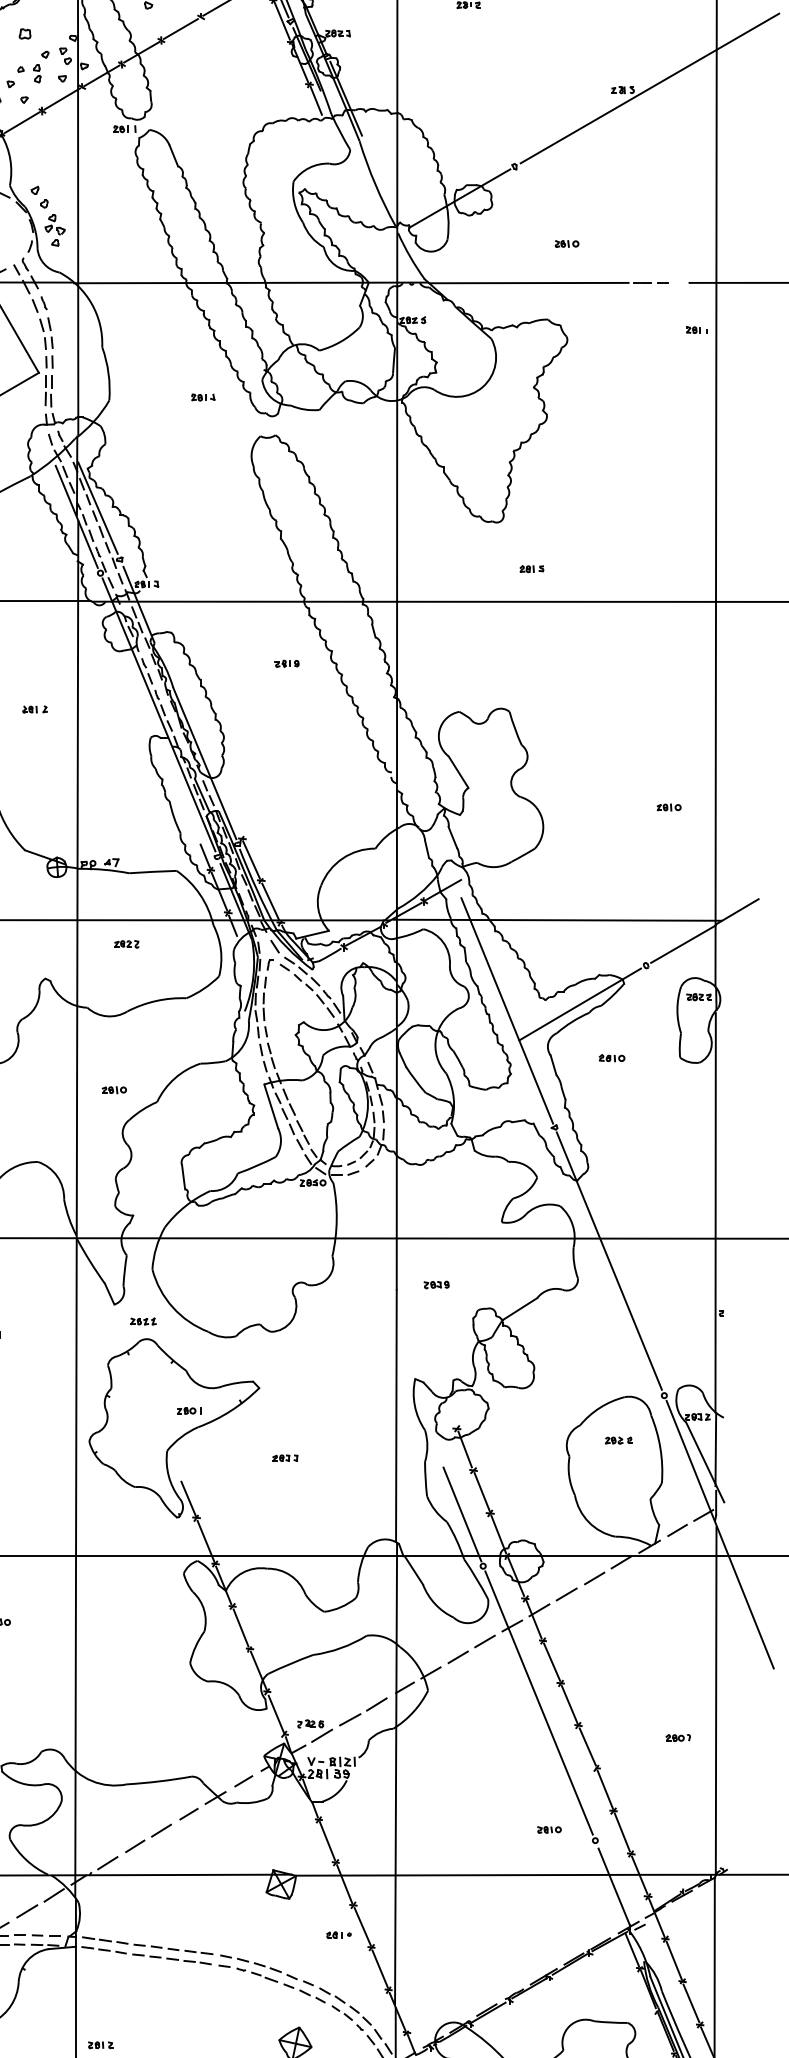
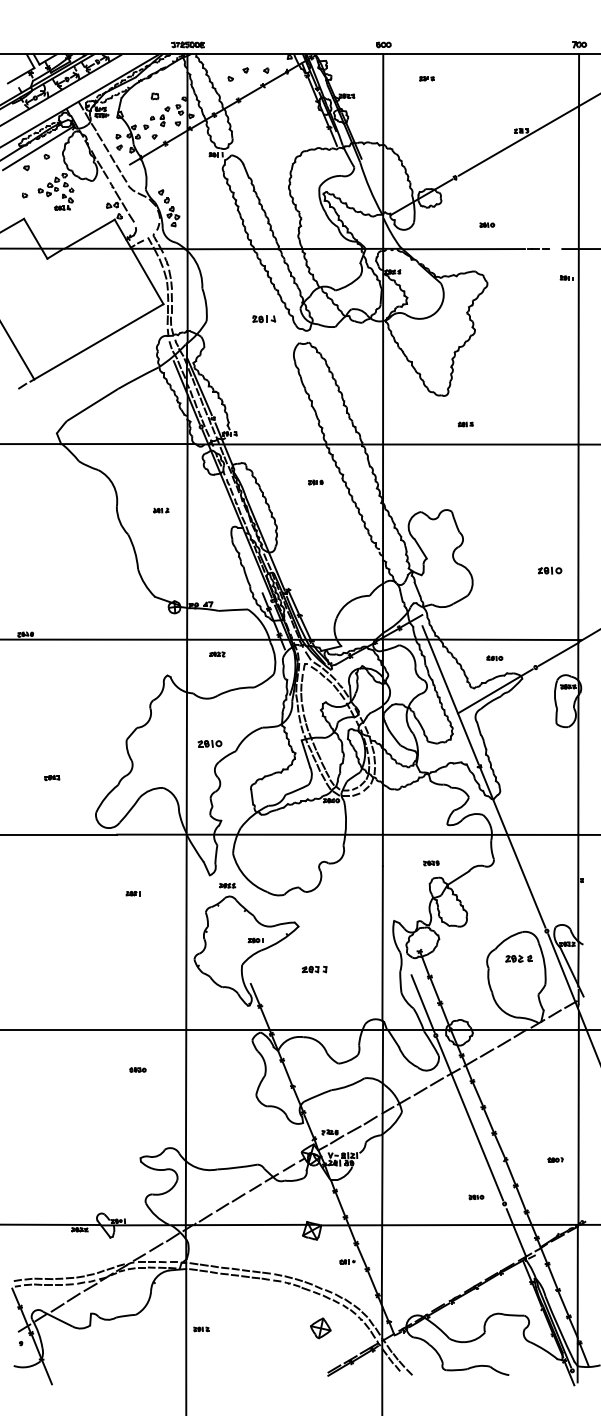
part: (203, 397) -> (264, 319), size x1.6
part: (668, 807) -> (549, 570), size x1.6
part: (611, 1058) -> (494, 658), moved
part: (113, 1089) -> (209, 743), size x1.6
part: (436, 1285) -> (431, 863), moved
part: (618, 1440) -> (518, 958), size x1.6
part: (285, 1458) -> (314, 969), size x1.6
part: (678, 1737) -> (555, 1159), moved

